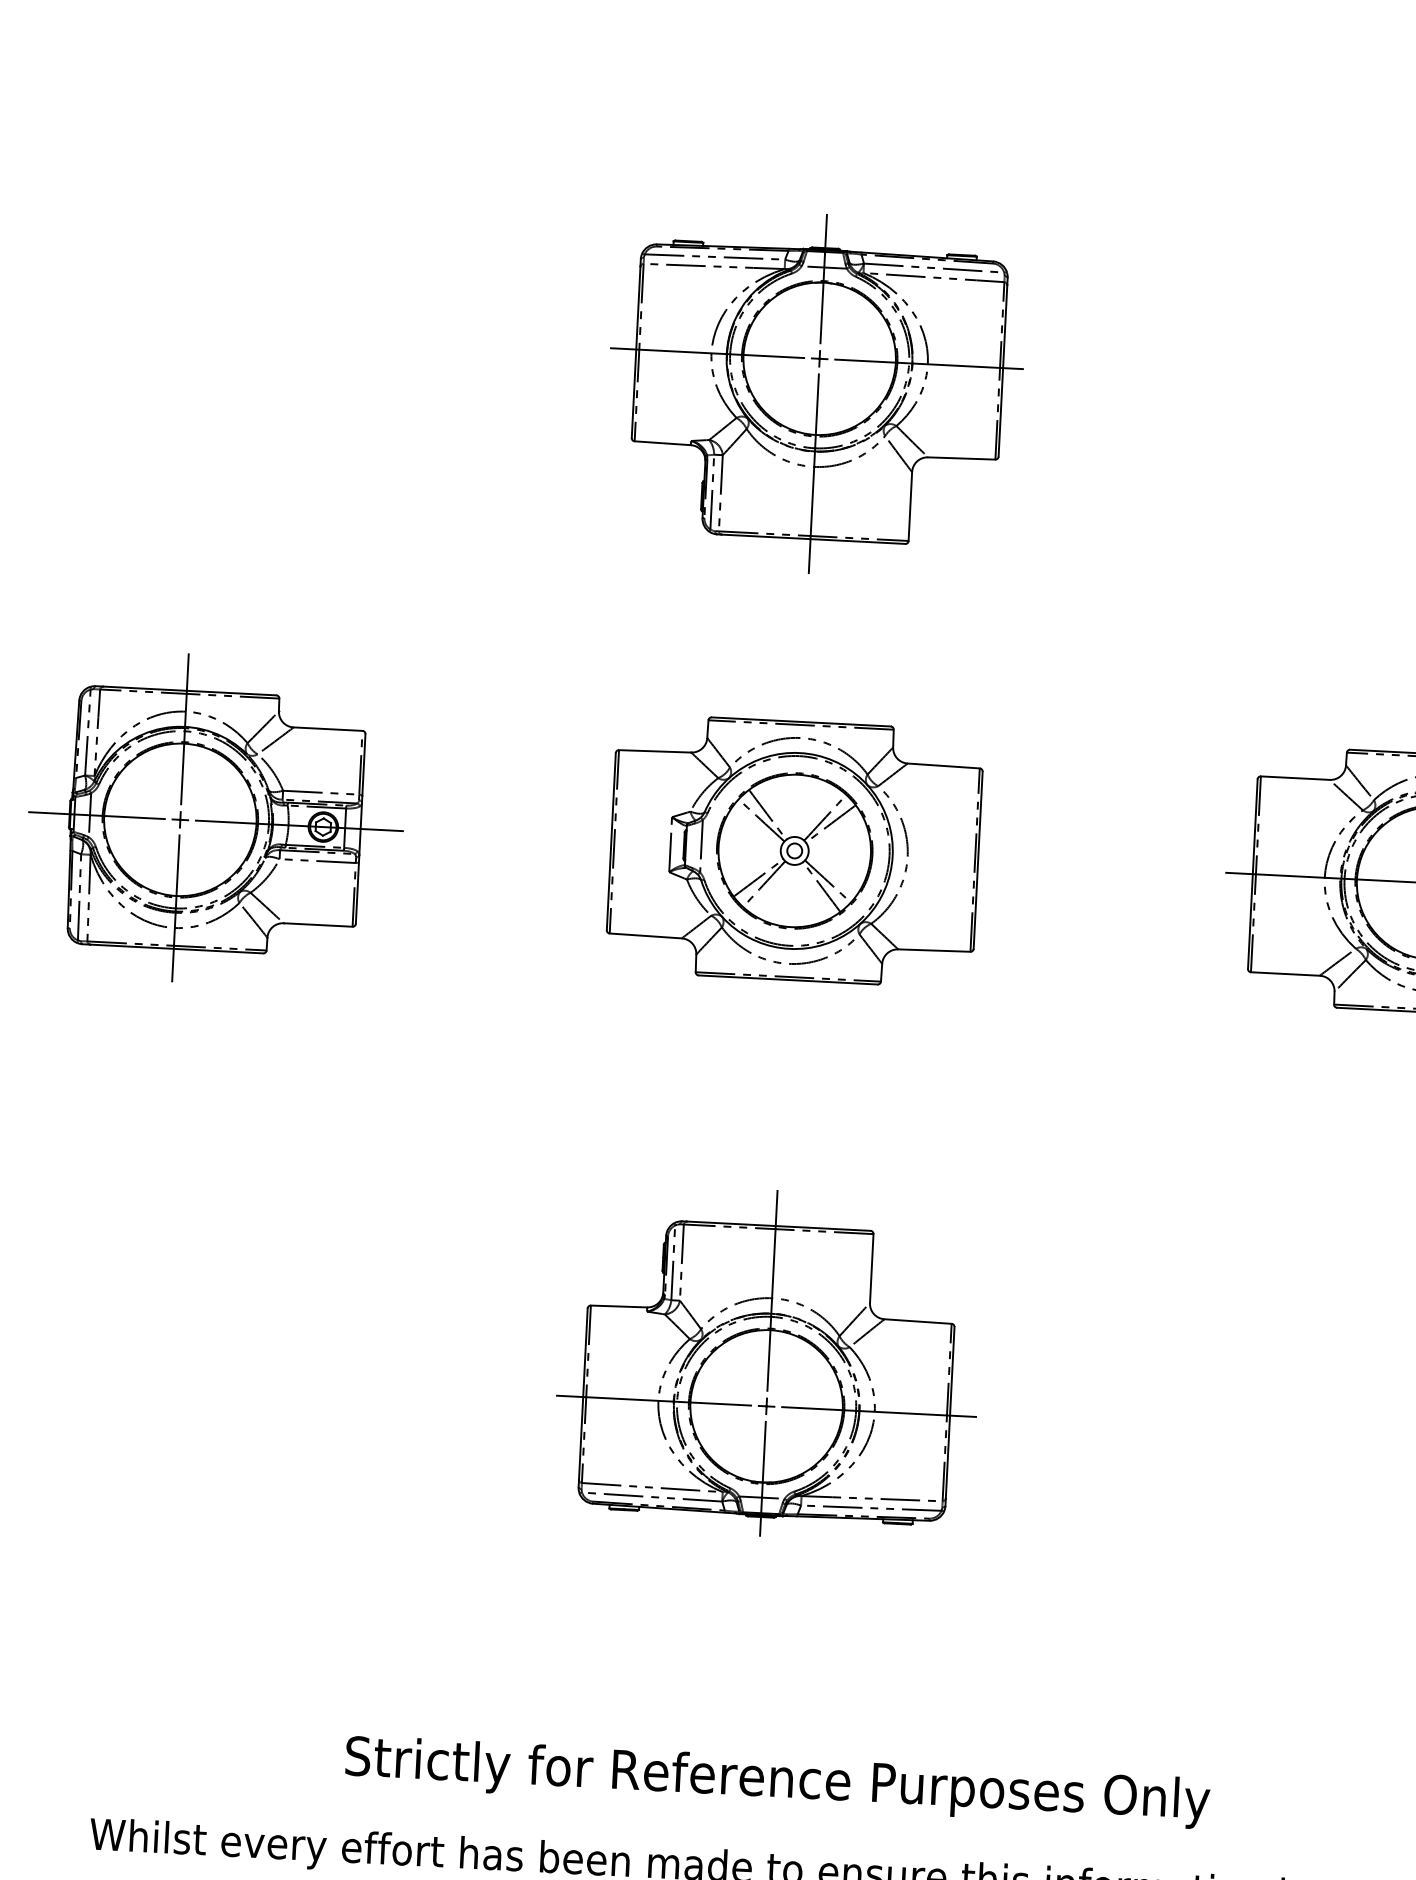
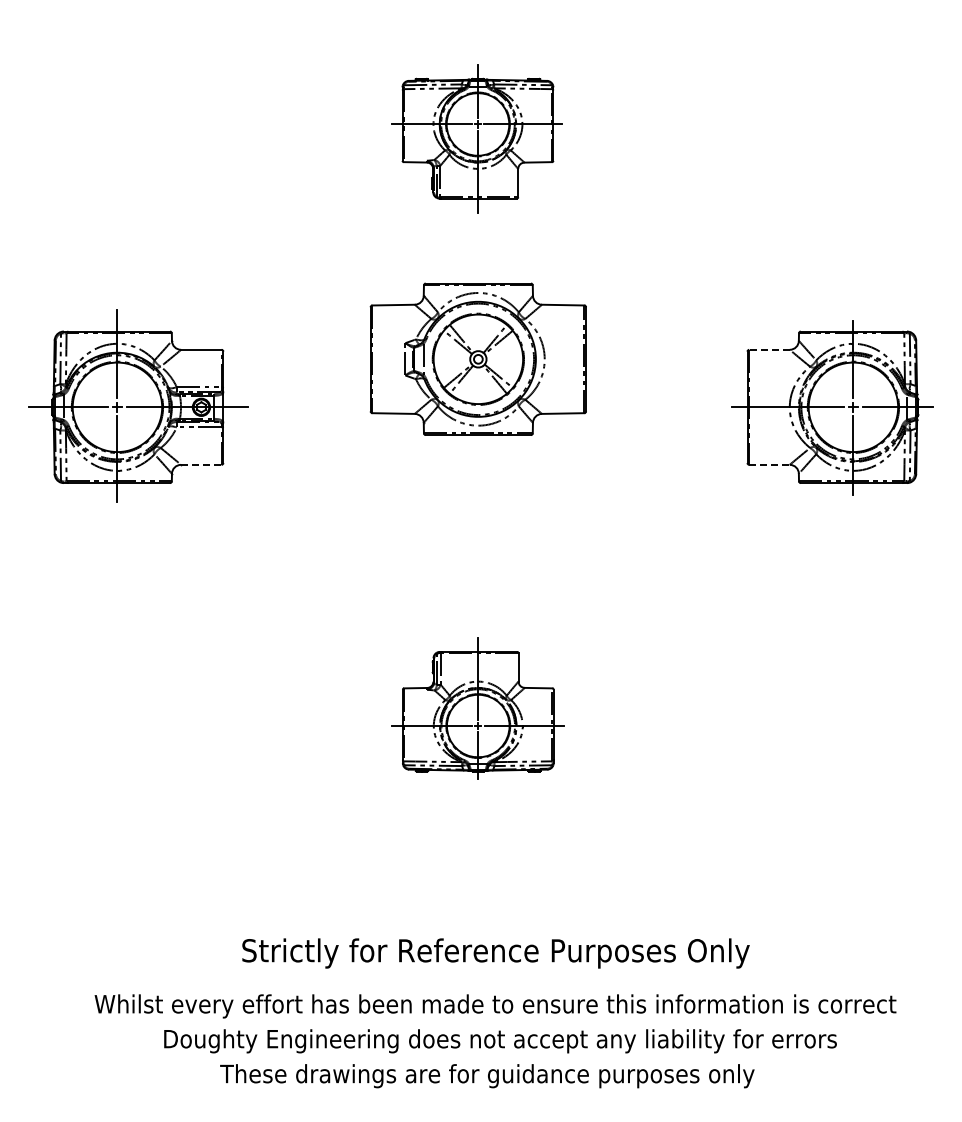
part: (814, 393) -> (476, 138), size x0.7
line: (1295, 777) -> (769, 349), solid -> dashed
part: (793, 849) -> (477, 358), moved
line: (318, 924) -> (201, 464), solid -> dashed
line: (1287, 973) -> (770, 464), solid -> dashed
part: (767, 1363) -> (477, 708), size x0.7

